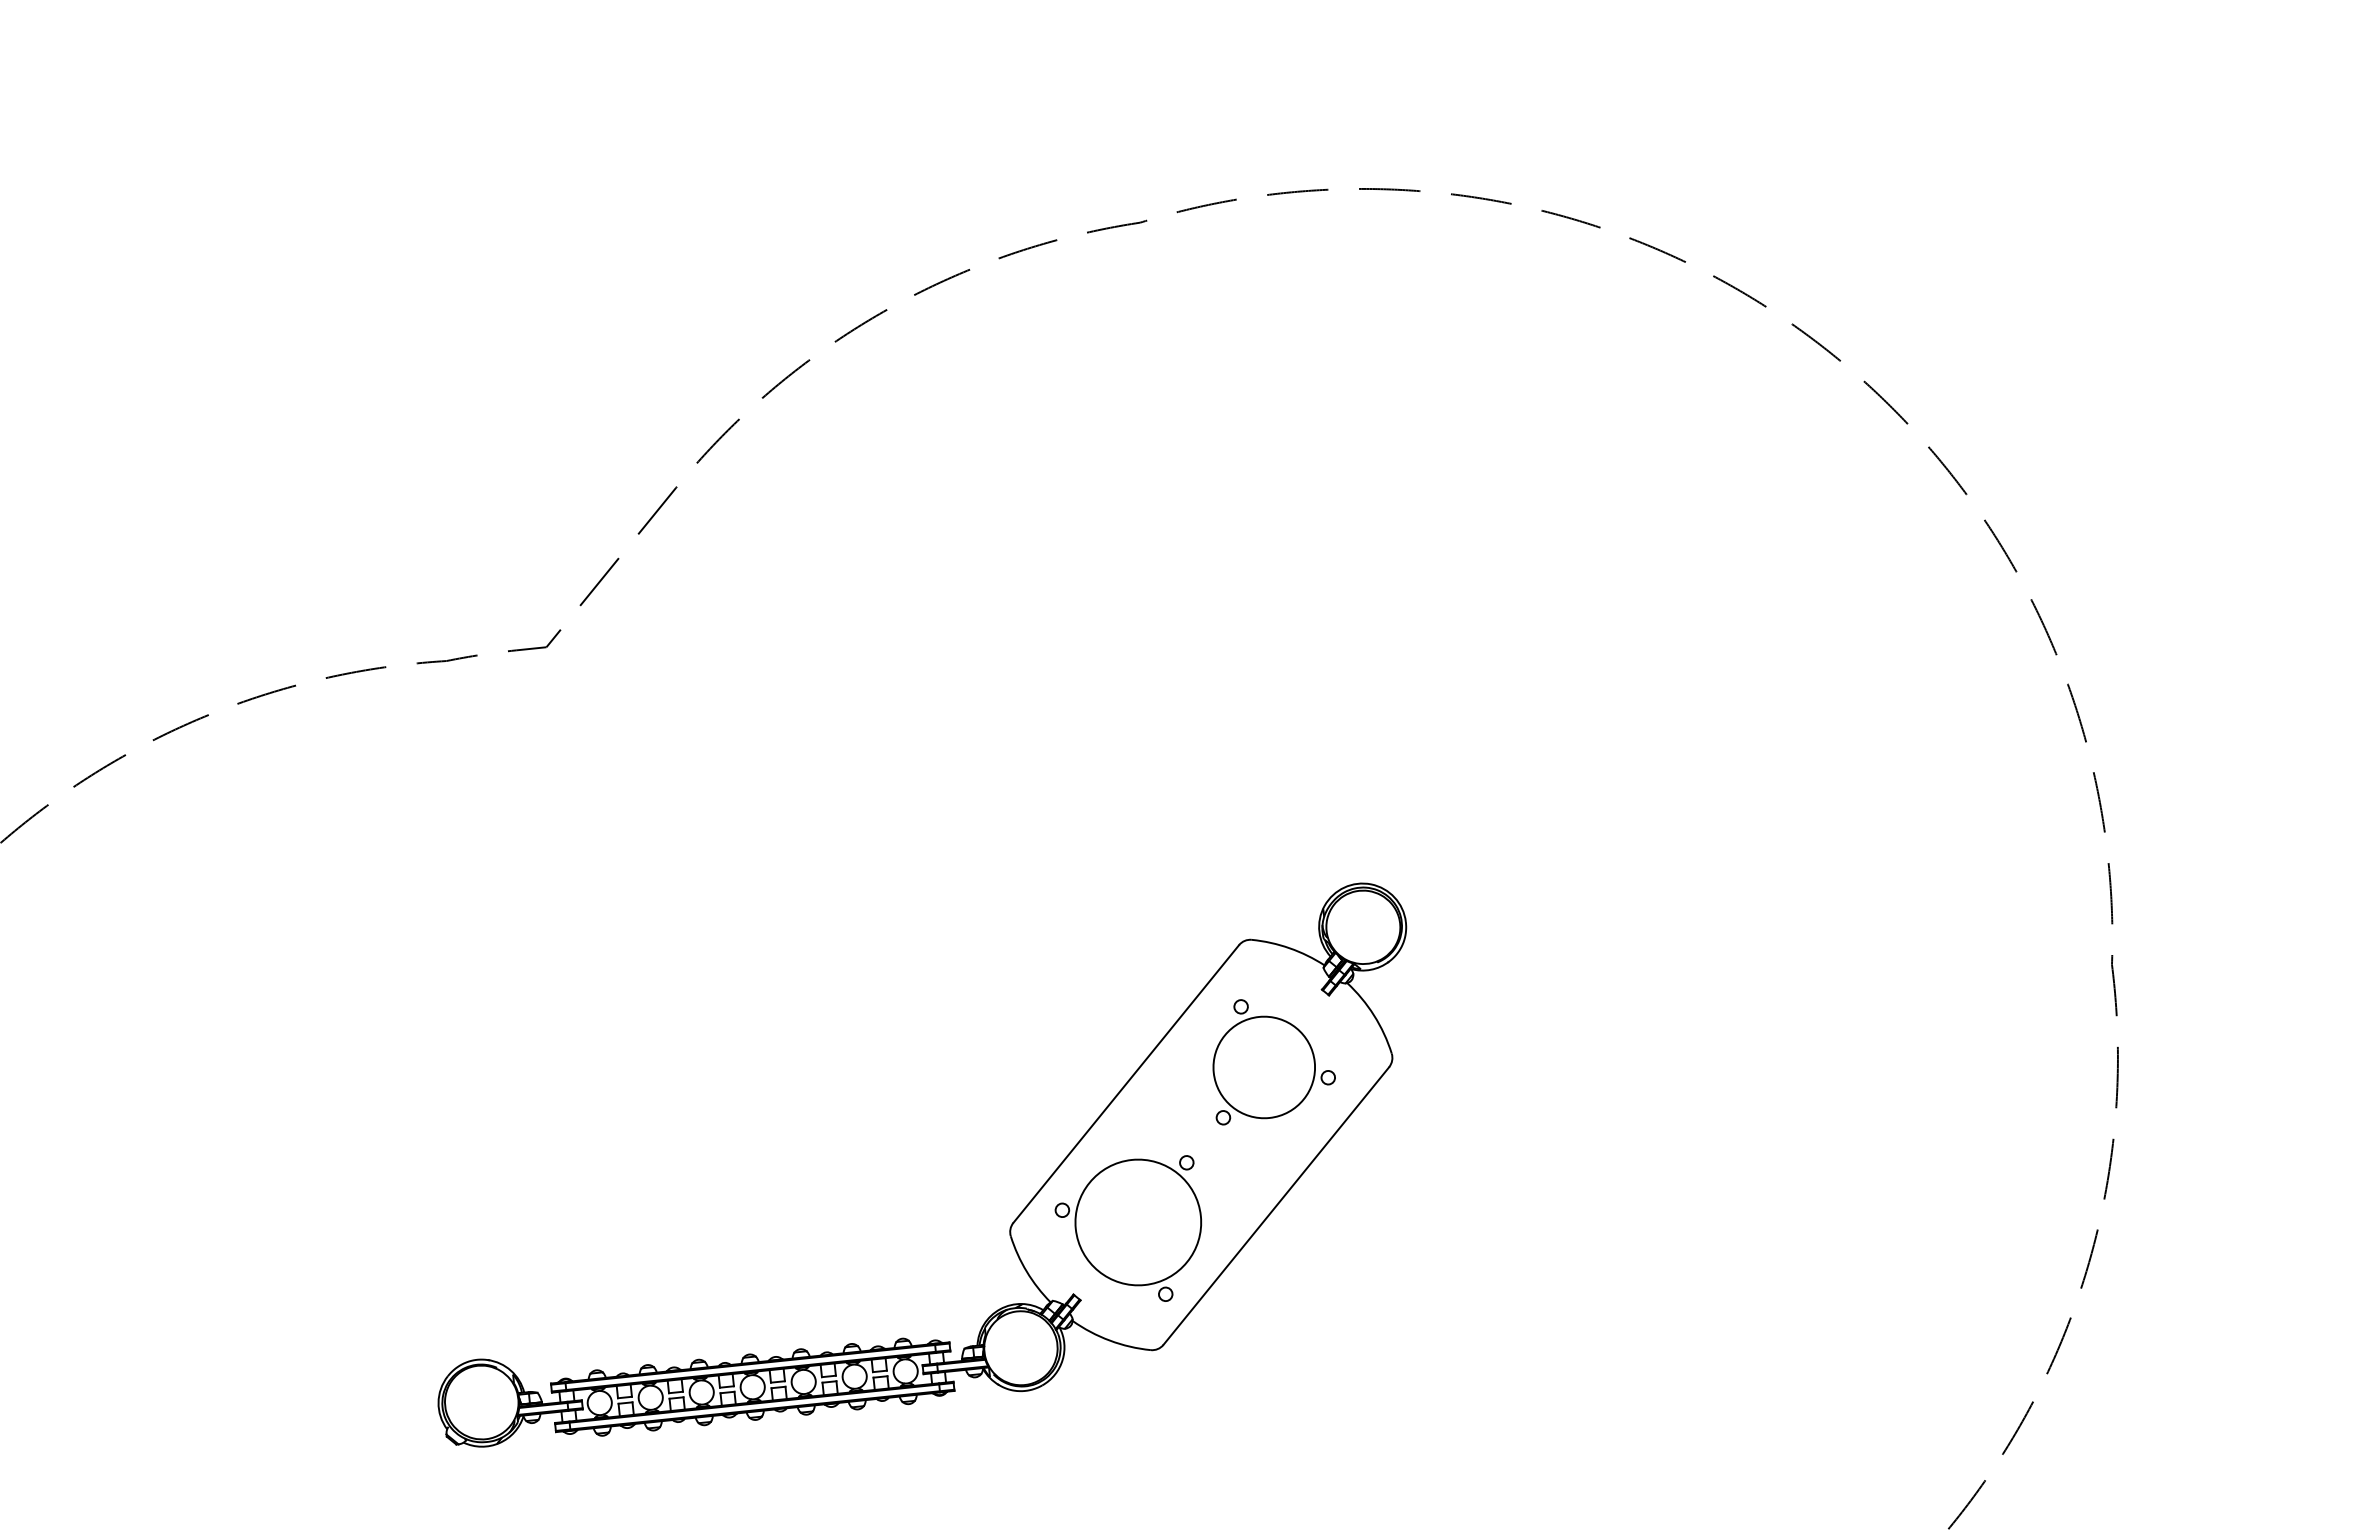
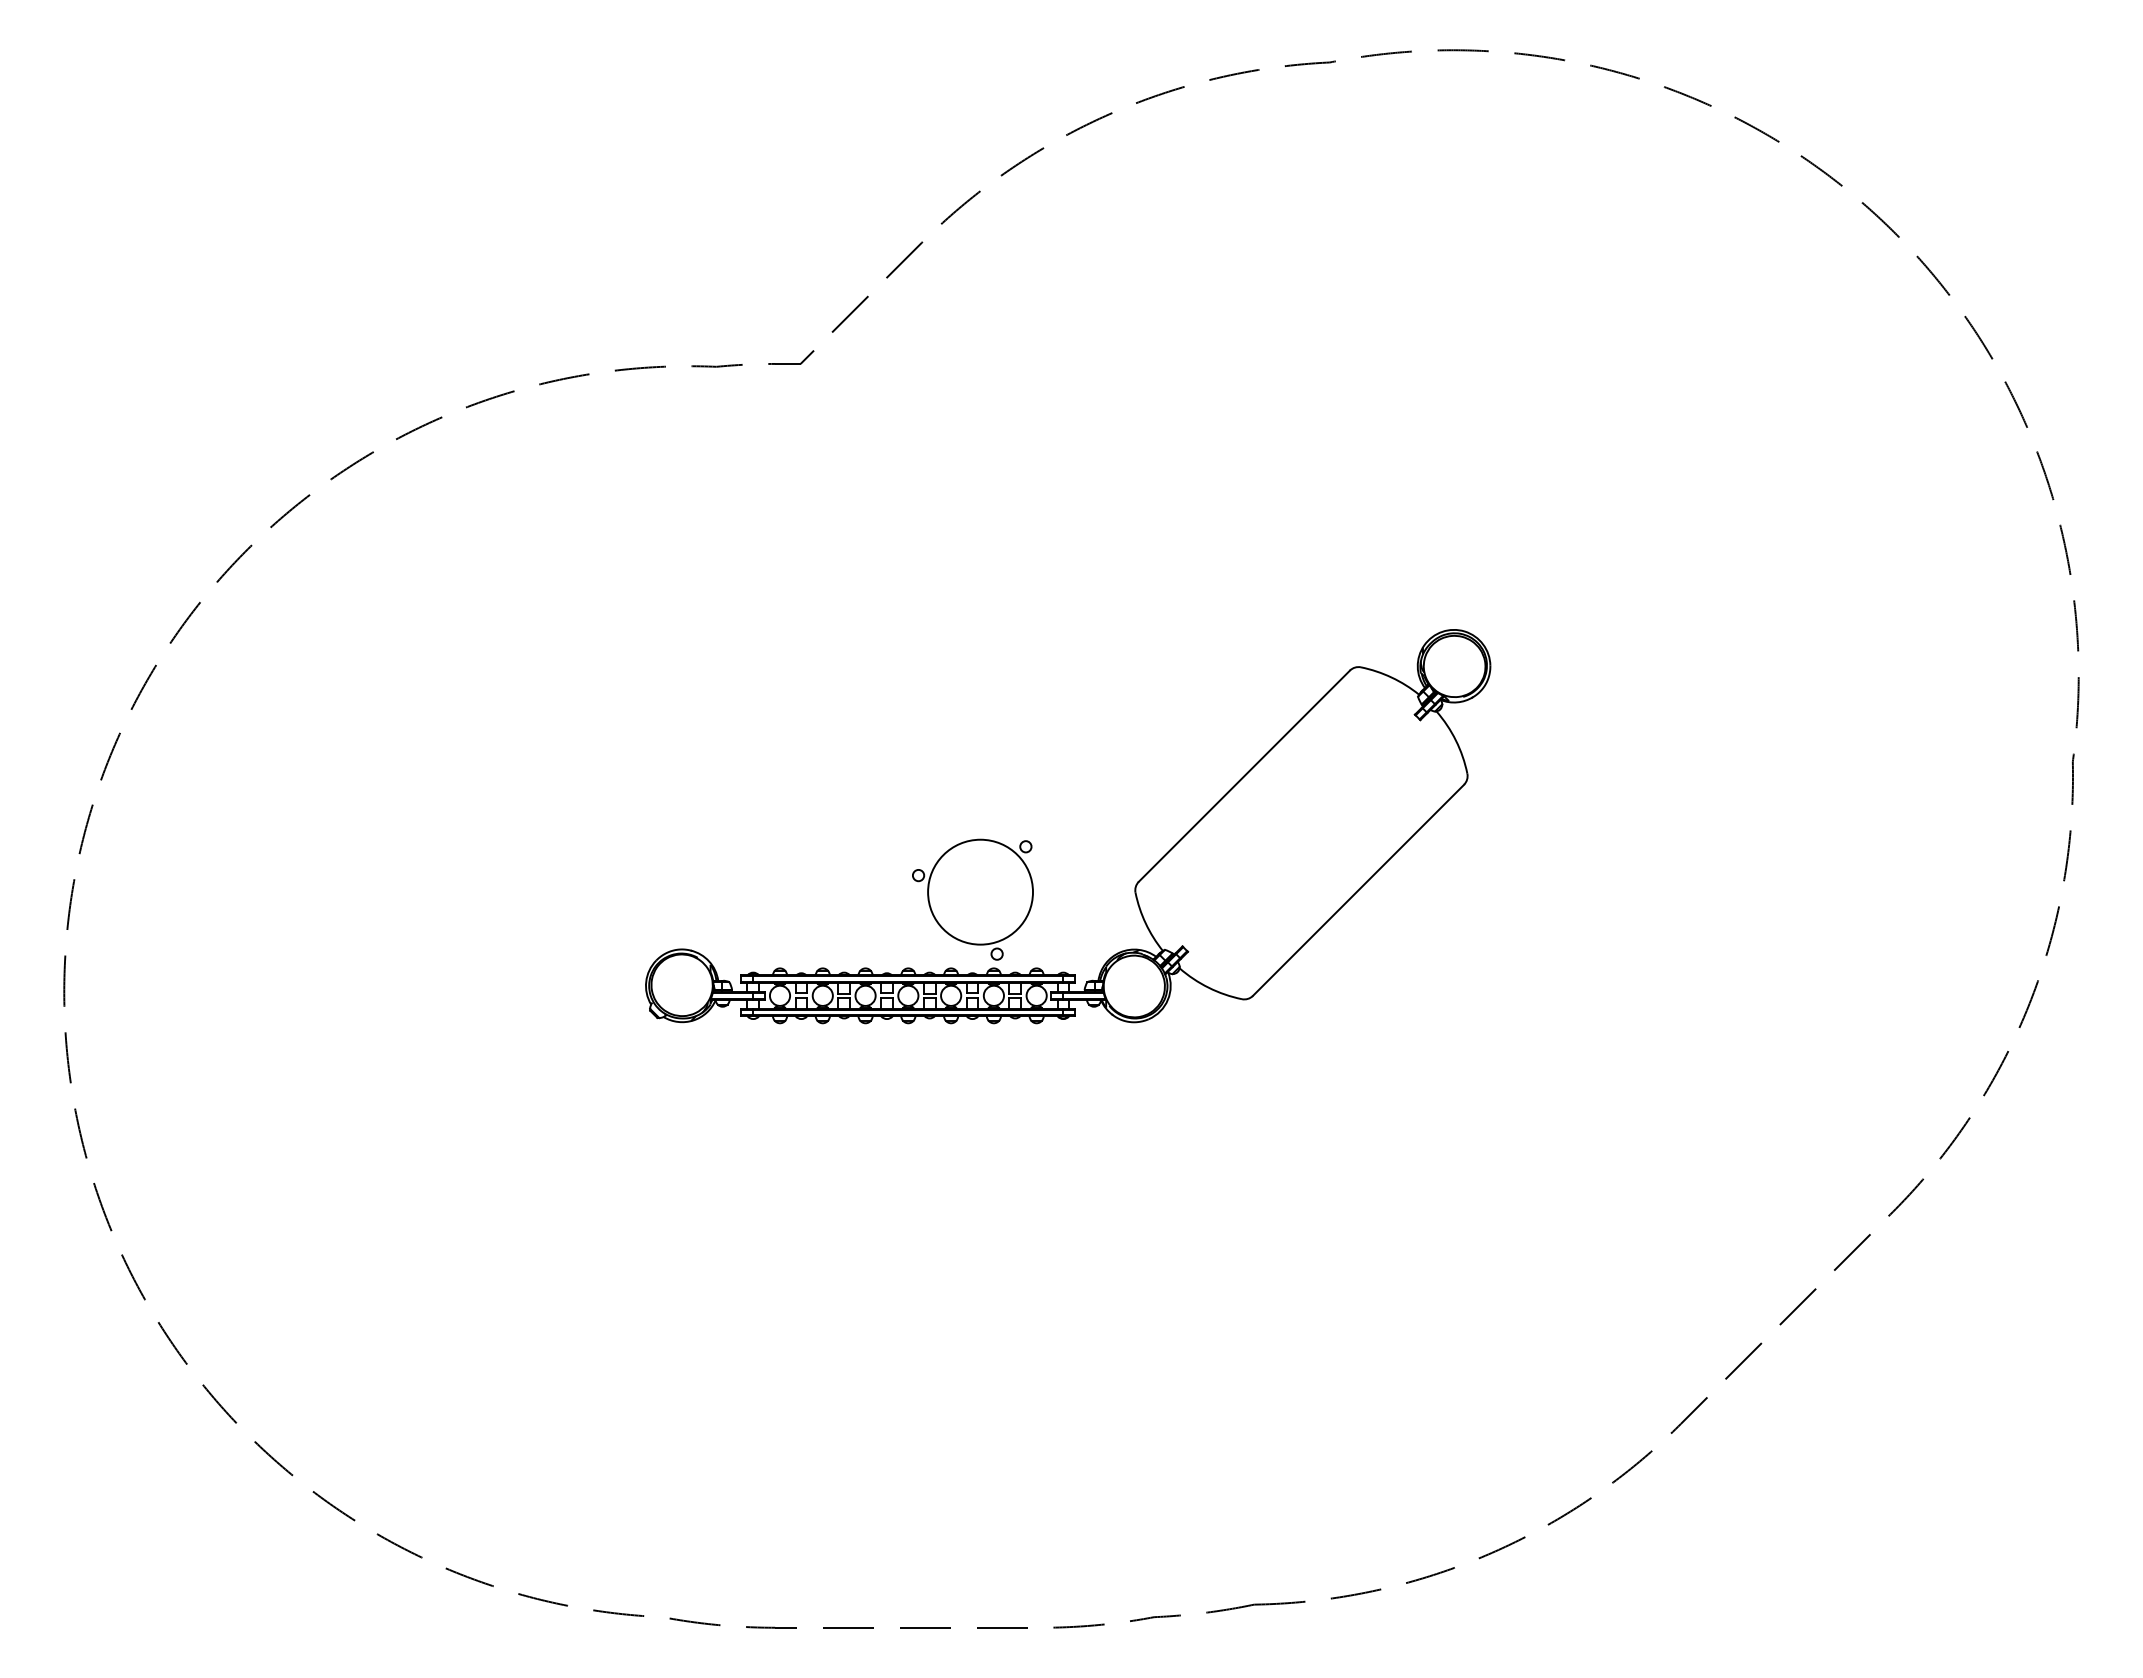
part: (1271, 1058) -> (1367, 767), removed
part: (1129, 1232) -> (972, 899), moved

